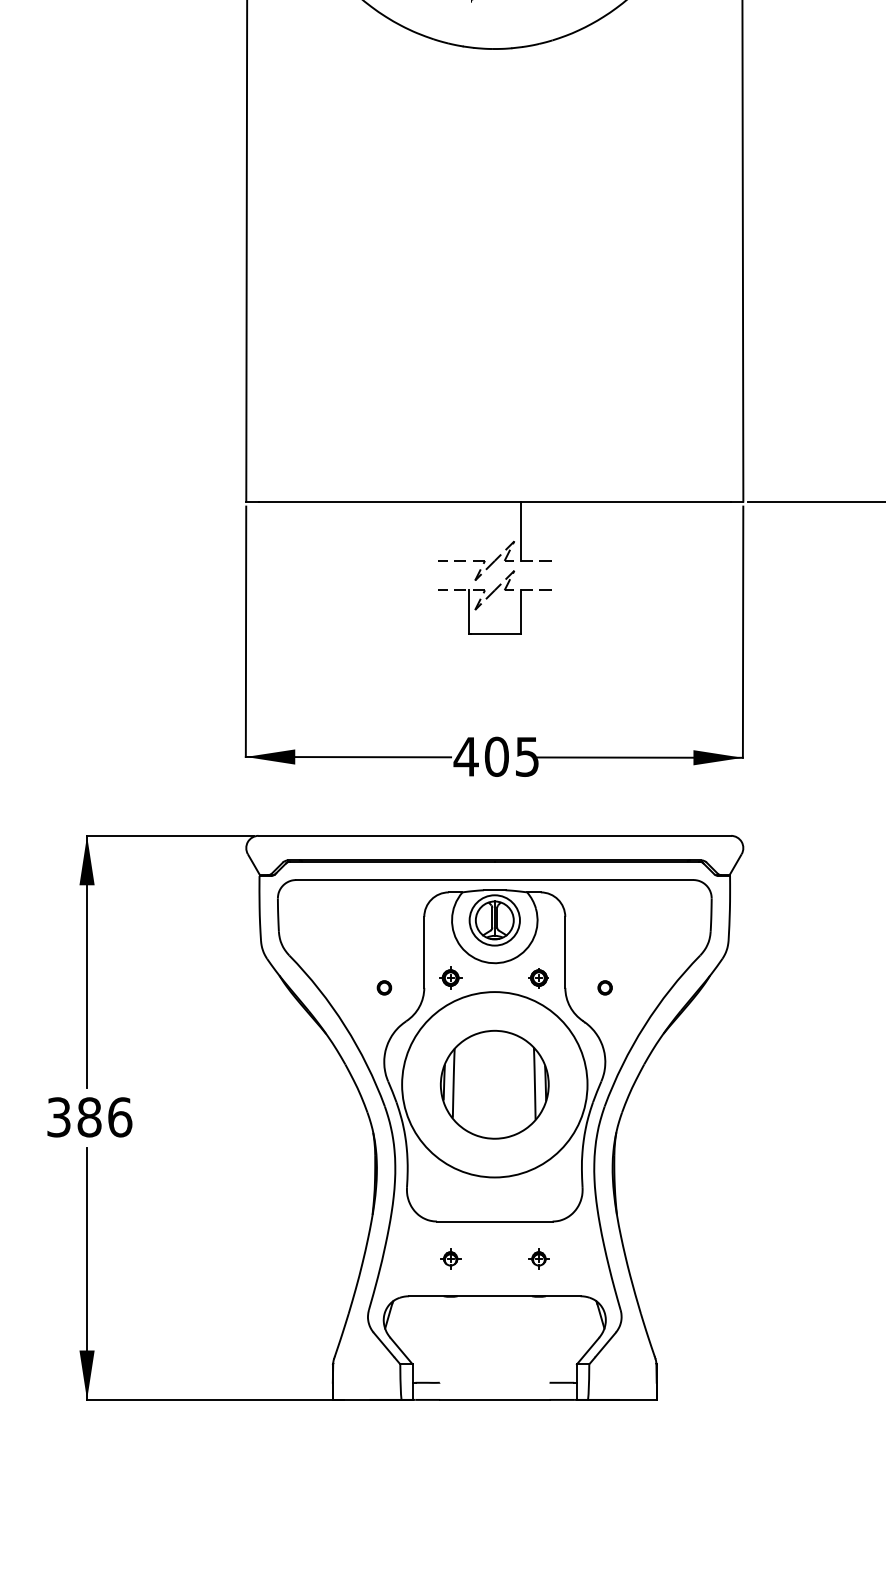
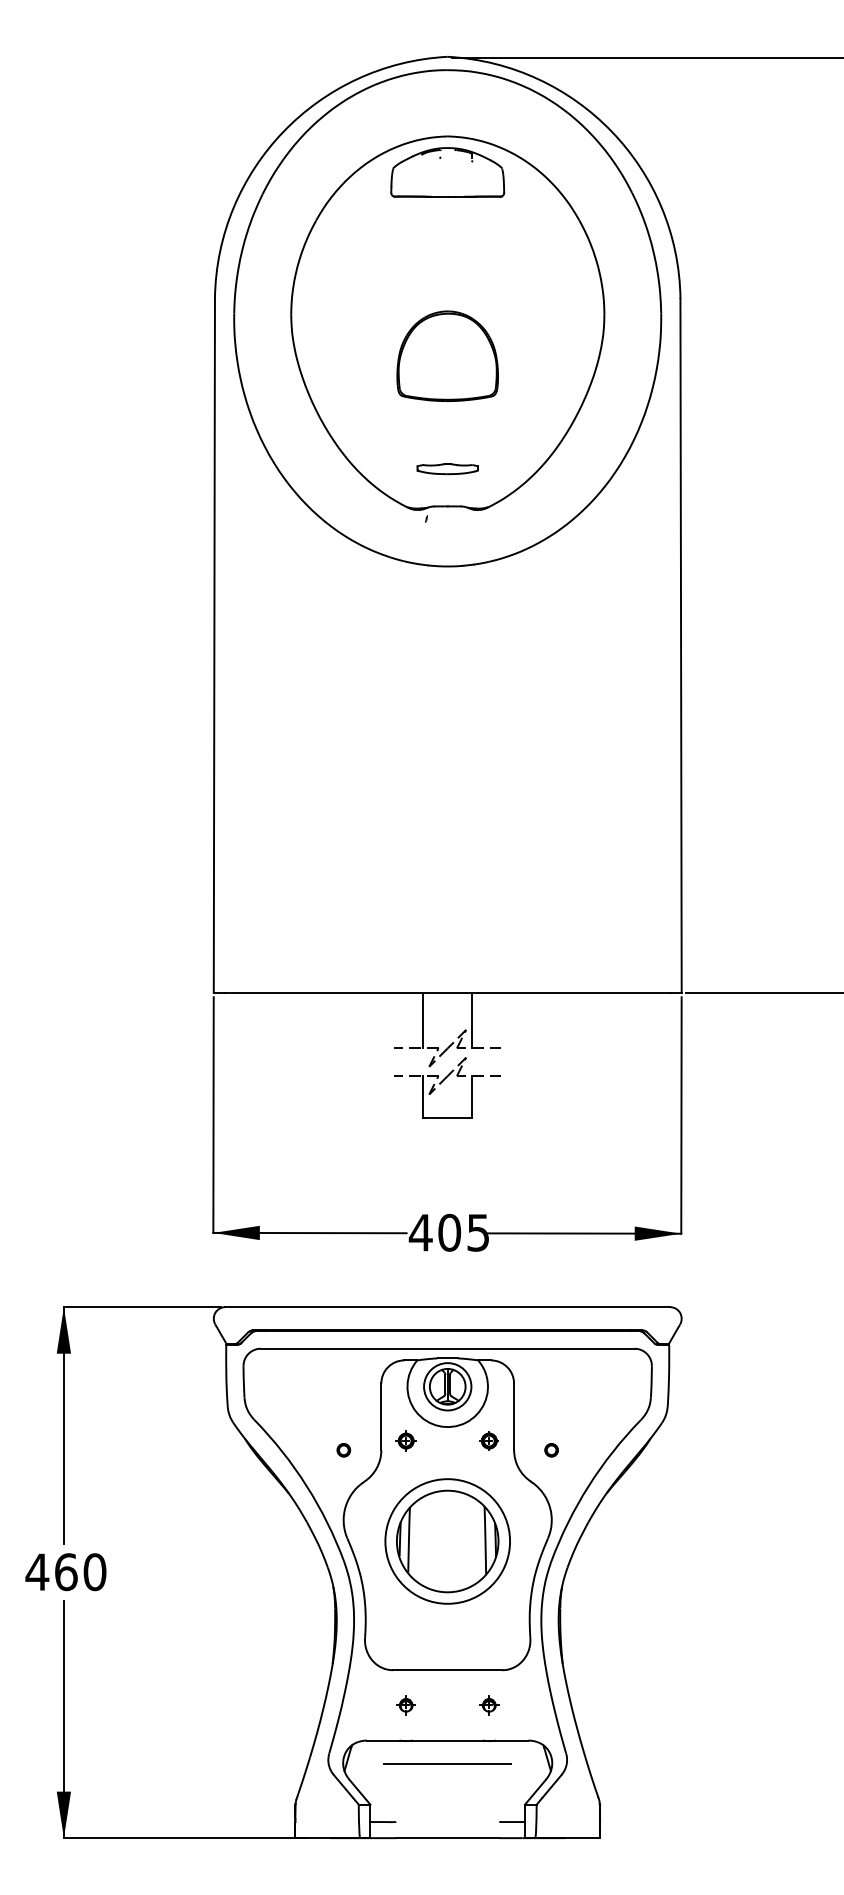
line: (469, 531) -> (423, 1020), added
circle: (494, 1084) -> (447, 1541), size x0.71
text: (88, 1117) -> (65, 1572), 386 -> 460
line: (494, 1321) -> (447, 1764), added

